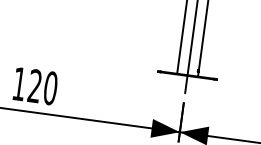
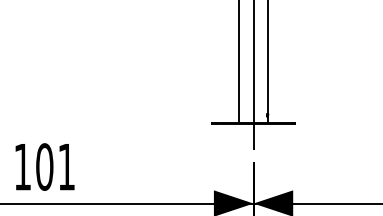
text: (42, 86) -> (55, 166), 120 -> 101

